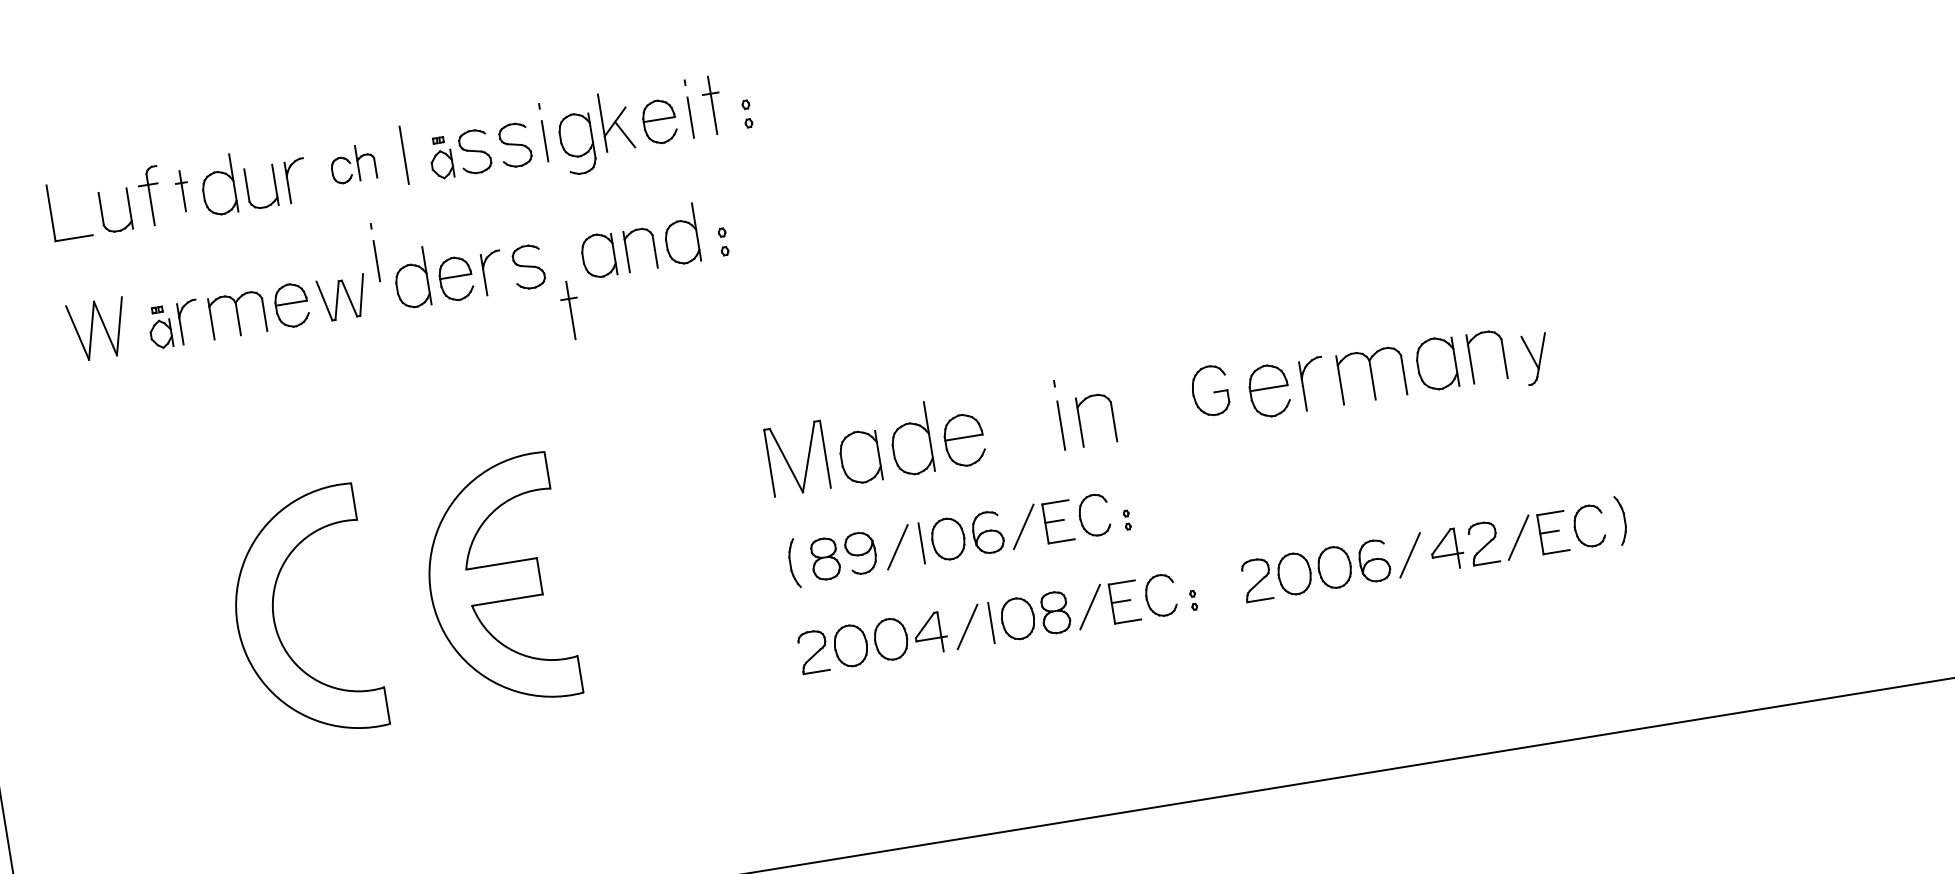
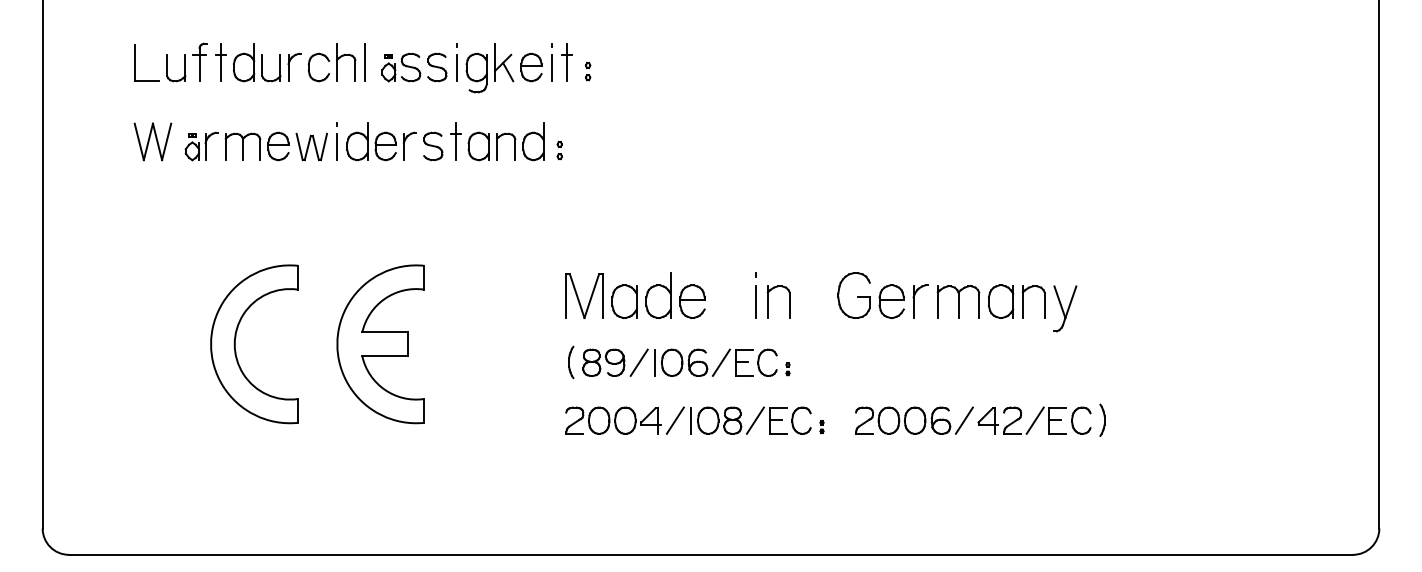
part: (352, 163) -> (331, 62), size x1.67
part: (182, 191) -> (220, 62), size x1.43
line: (374, 252) -> (336, 141), moved
part: (570, 310) -> (455, 141), moved
part: (1537, 358) -> (1065, 308), size x1.43
part: (1209, 391) -> (853, 295), size x1.43

